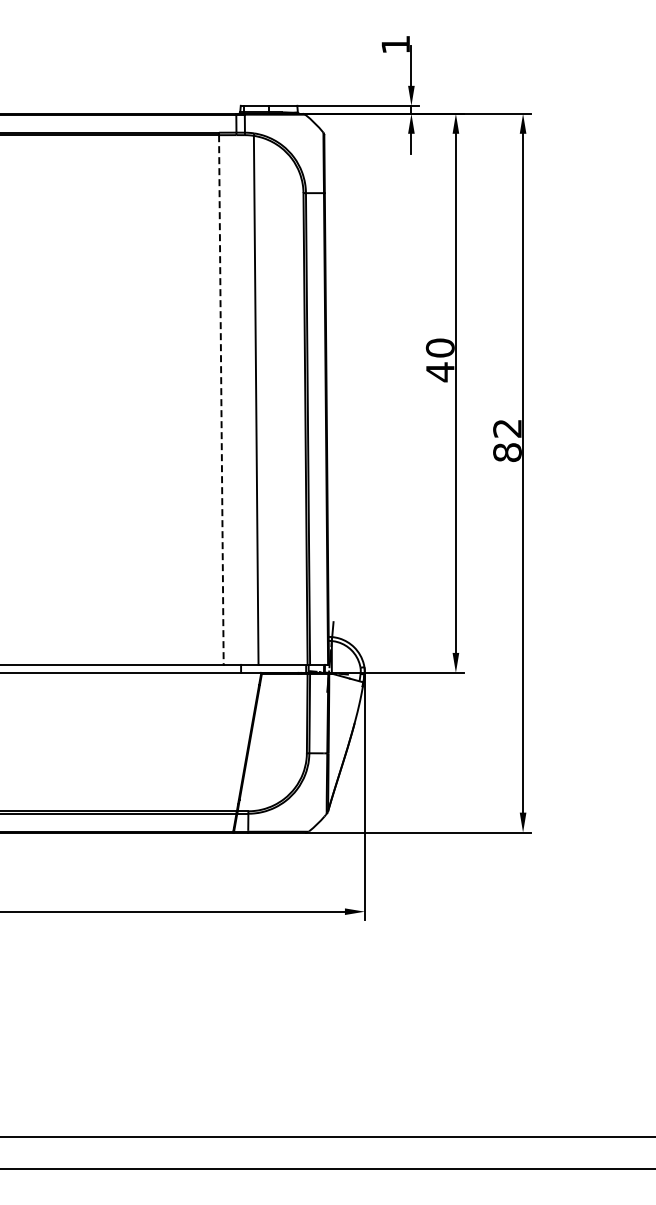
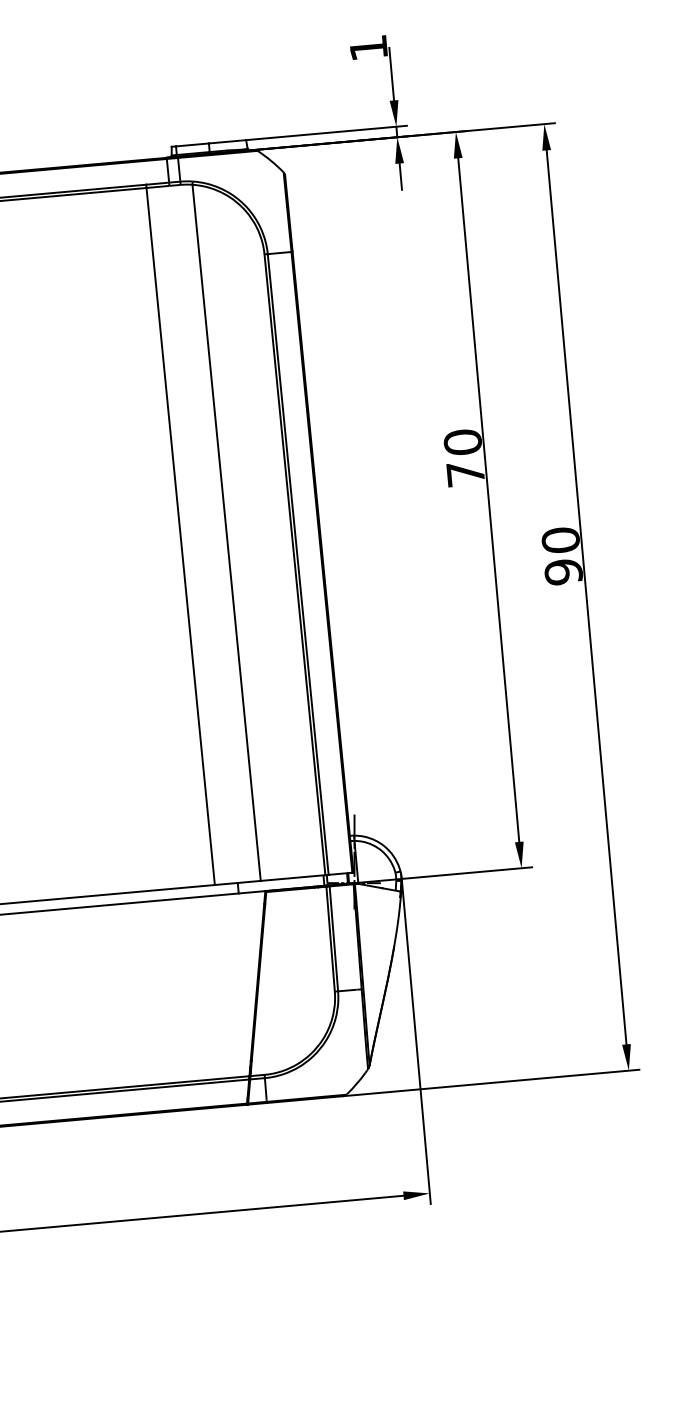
text: (440, 372) -> (466, 474), 40 -> 70
line: (221, 400) -> (180, 537), dashed -> solid
text: (507, 440) -> (562, 556), 82 -> 90

